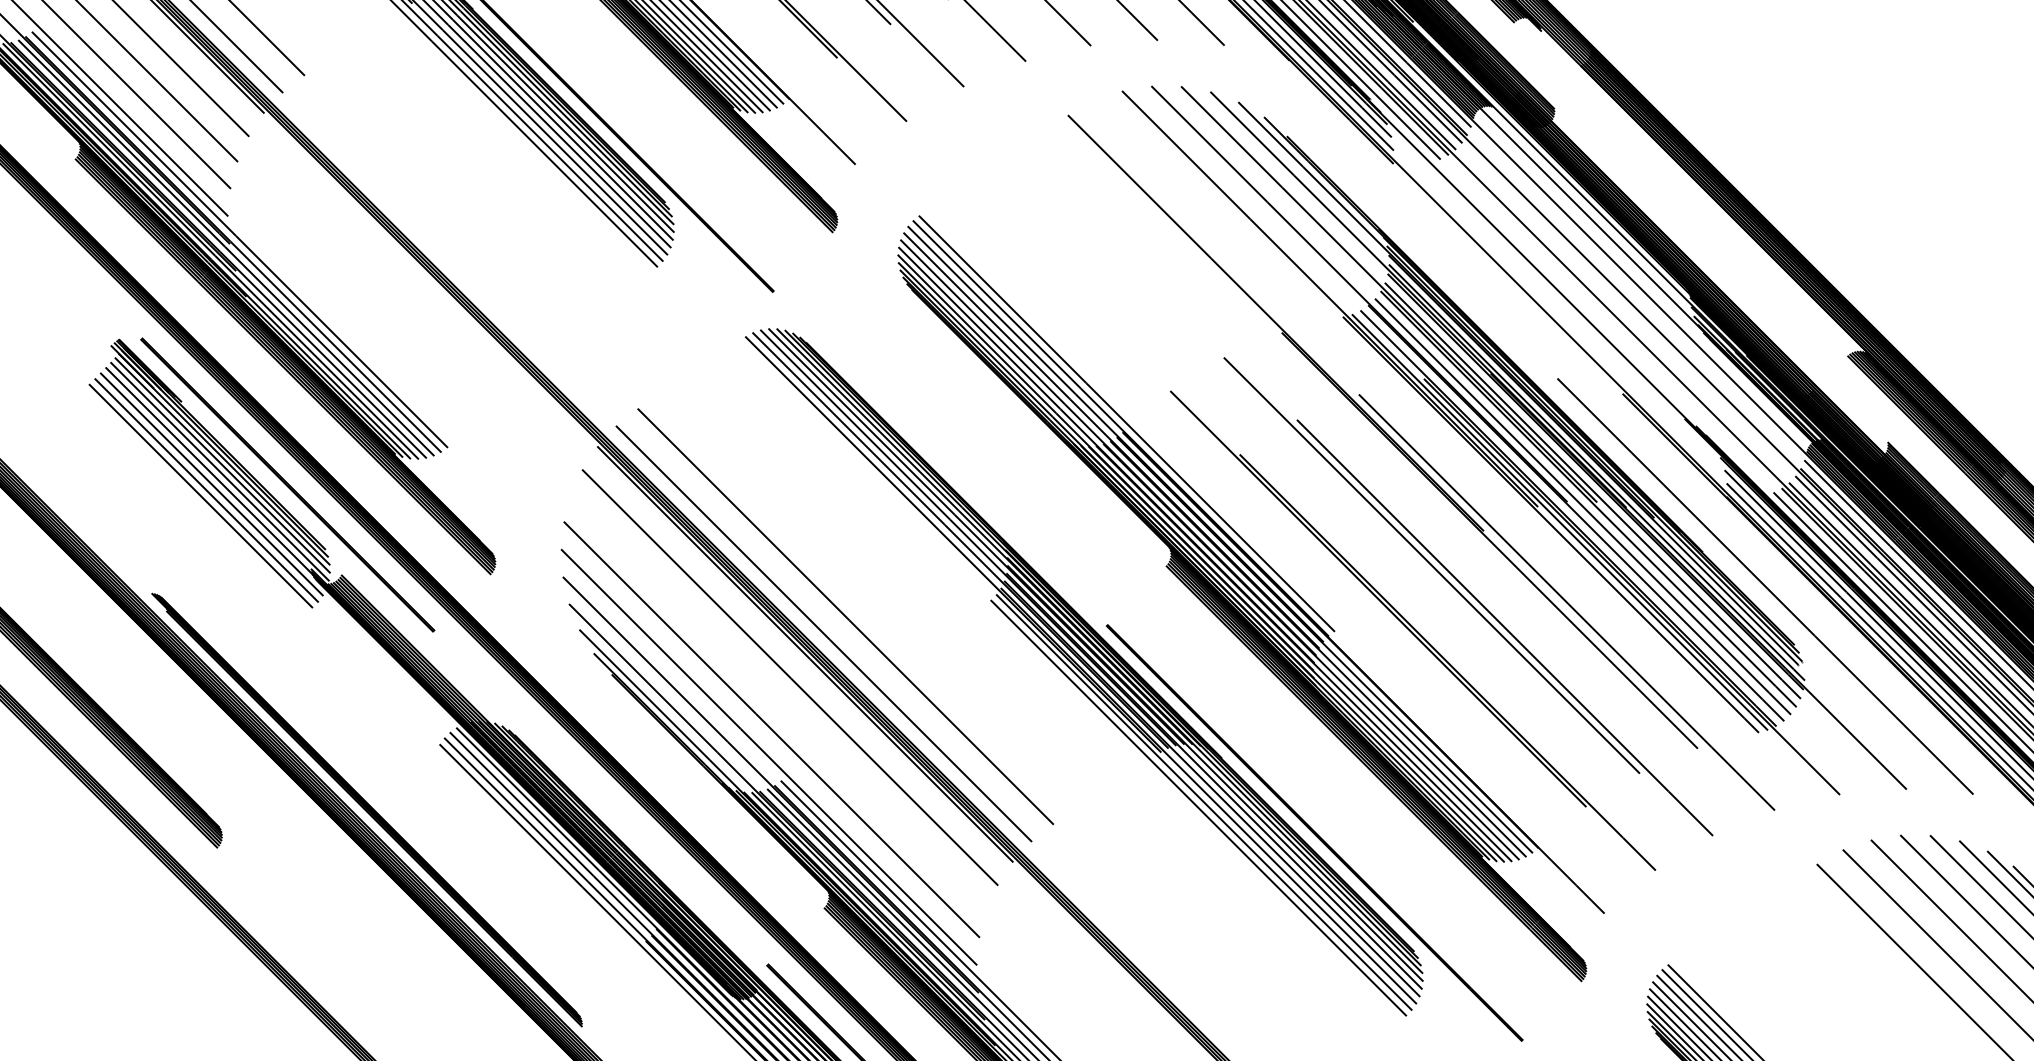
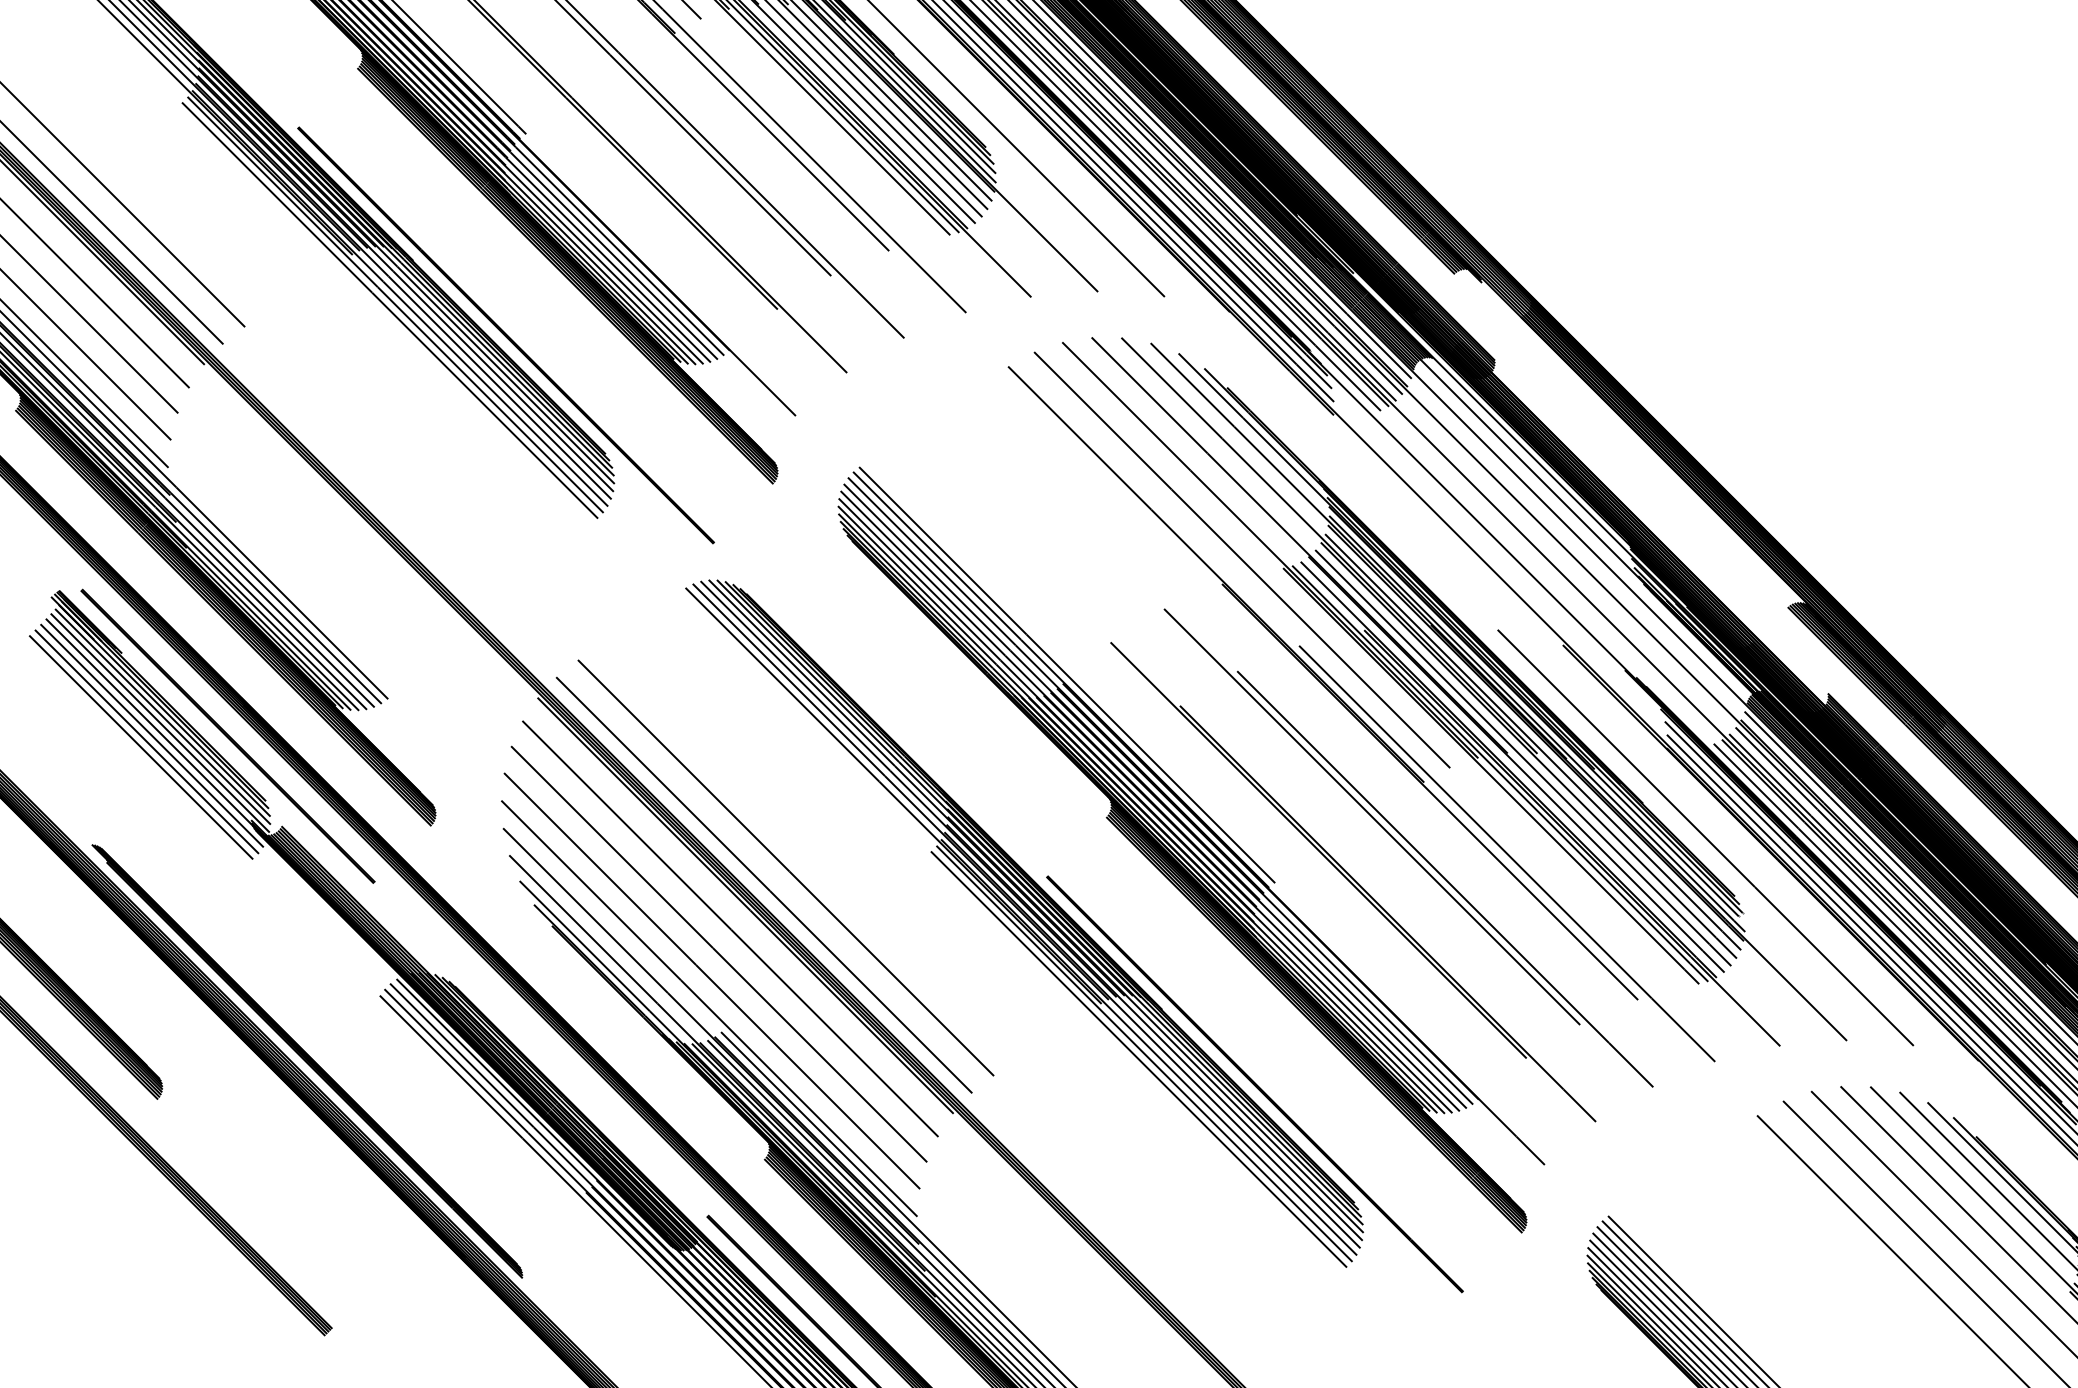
line: (1301, 308) -> (1241, 559), added
line: (778, 702) -> (718, 953), added

